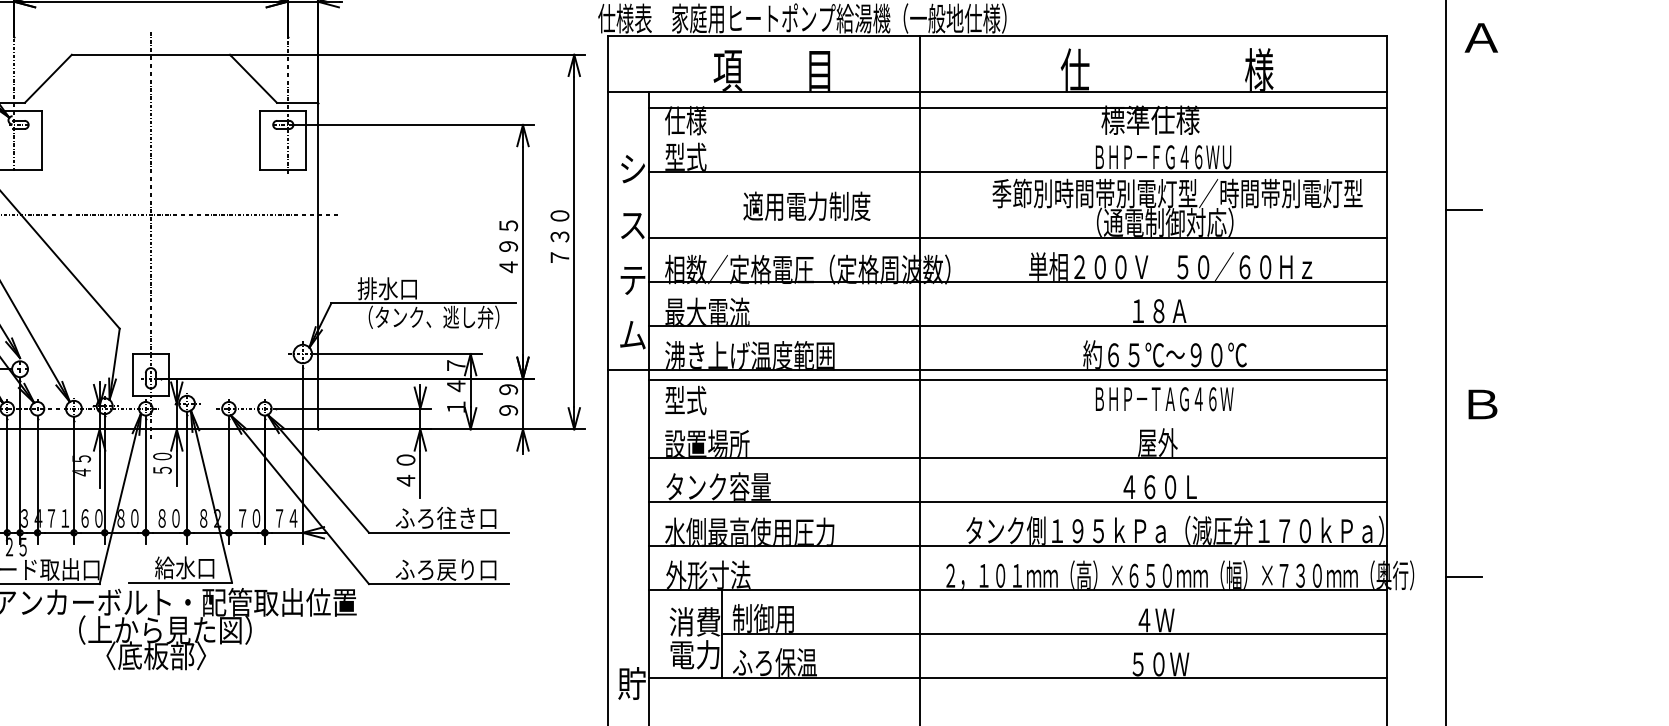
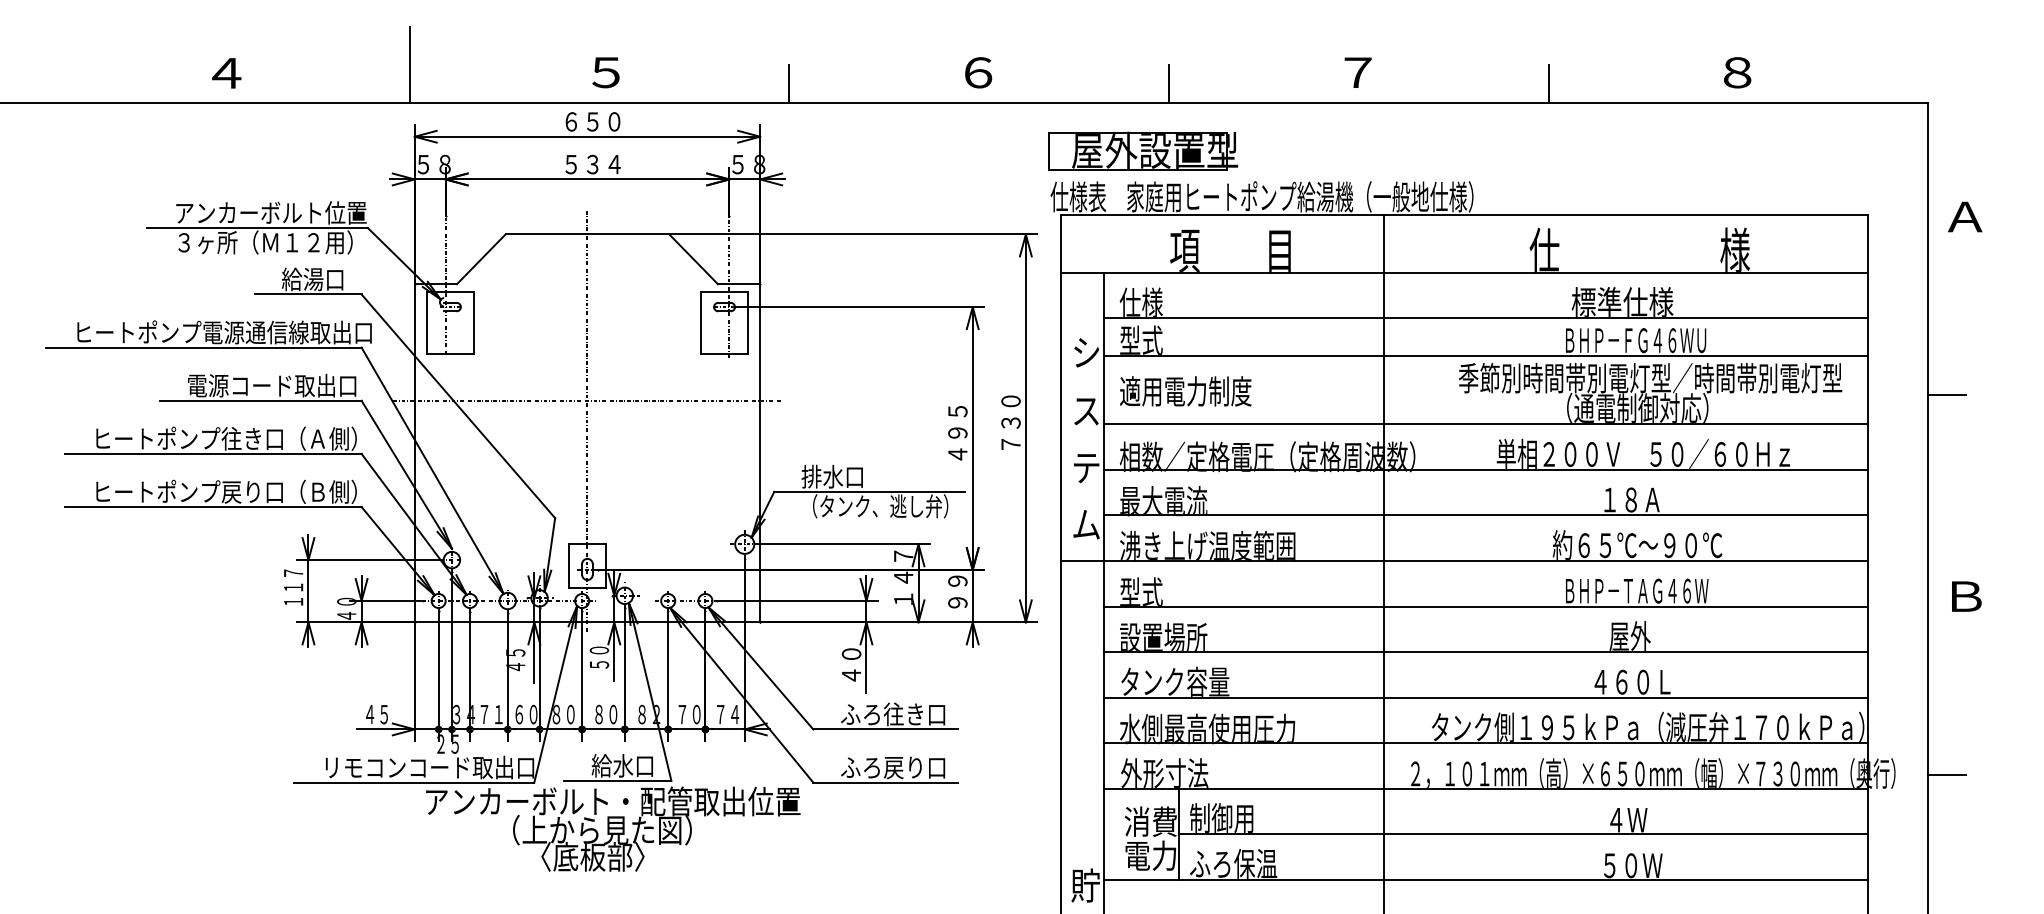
line: (1018, 107) -> (1485, 318), moved
text: (806, 206) -> (1185, 391), moved
line: (1018, 380) -> (1485, 606), moved

